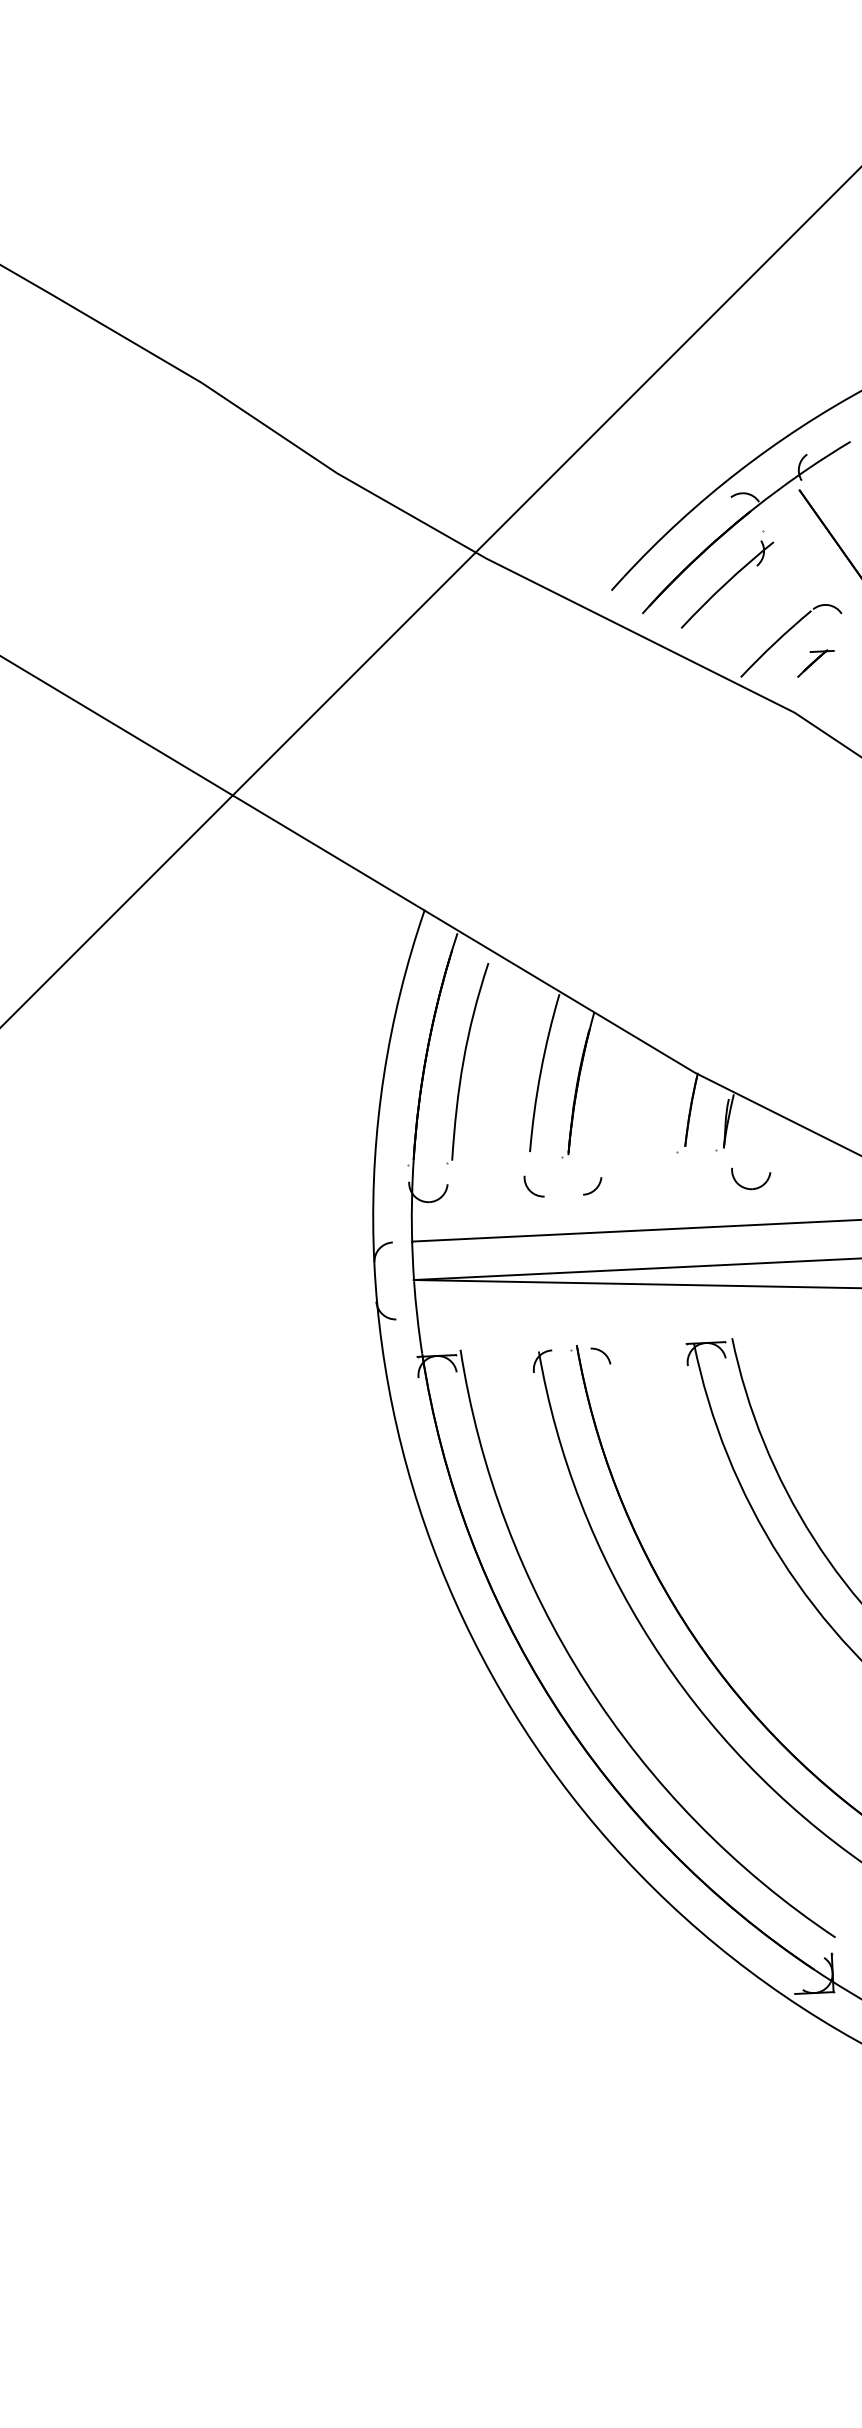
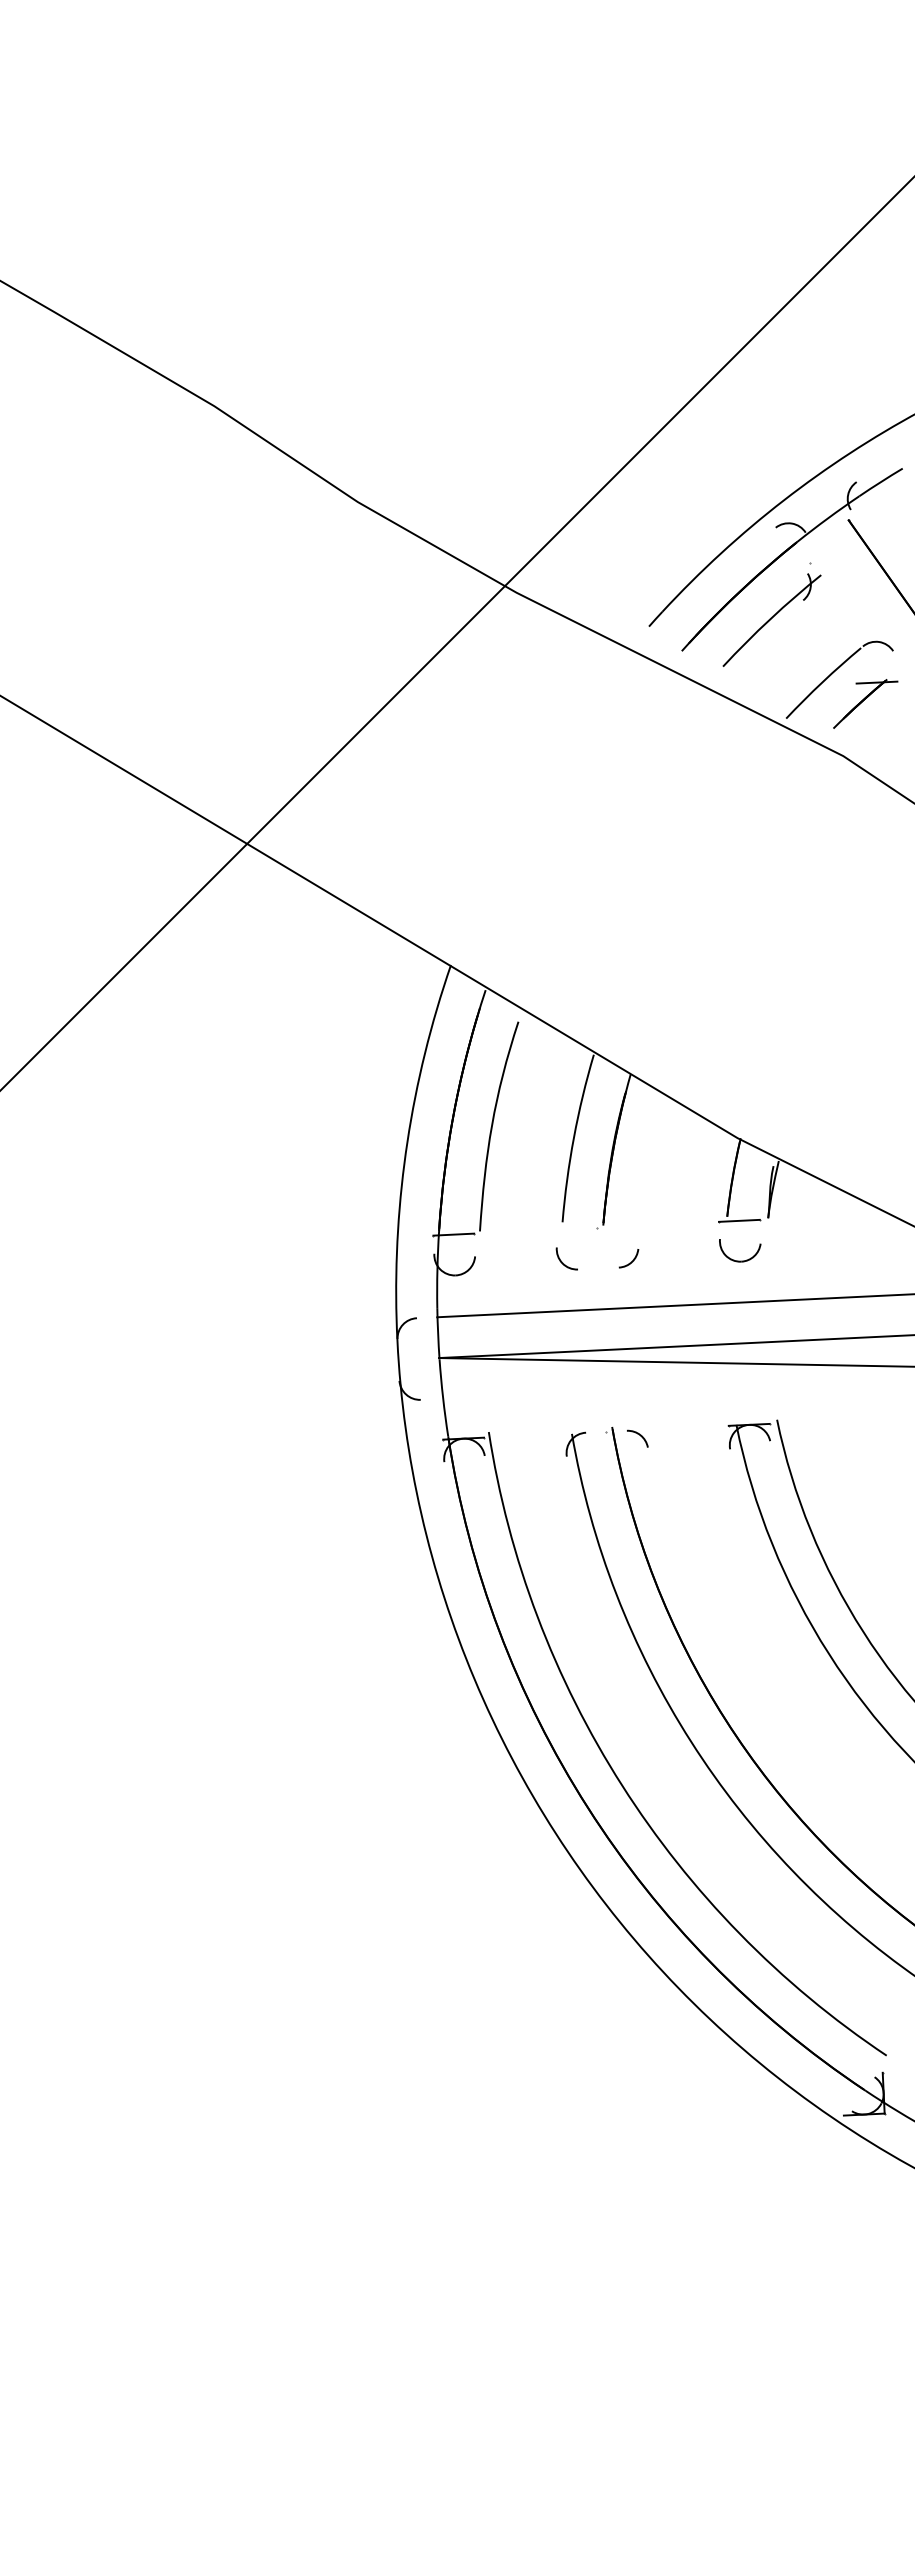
part: (815, 663) -> (865, 703), size x1.67
line: (696, 1150) -> (739, 1220), added
line: (427, 1163) -> (453, 1234), added
part: (751, 1188) -> (740, 1260), moved

